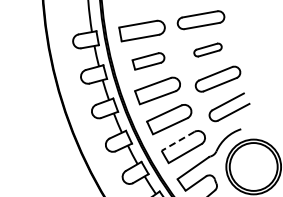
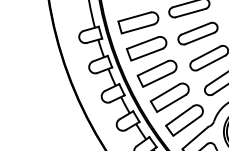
part: (207, 49) -> (197, 33), size x1.67
part: (148, 61) -> (146, 48), size x1.43
line: (178, 141) -> (180, 116), dashed -> solid

